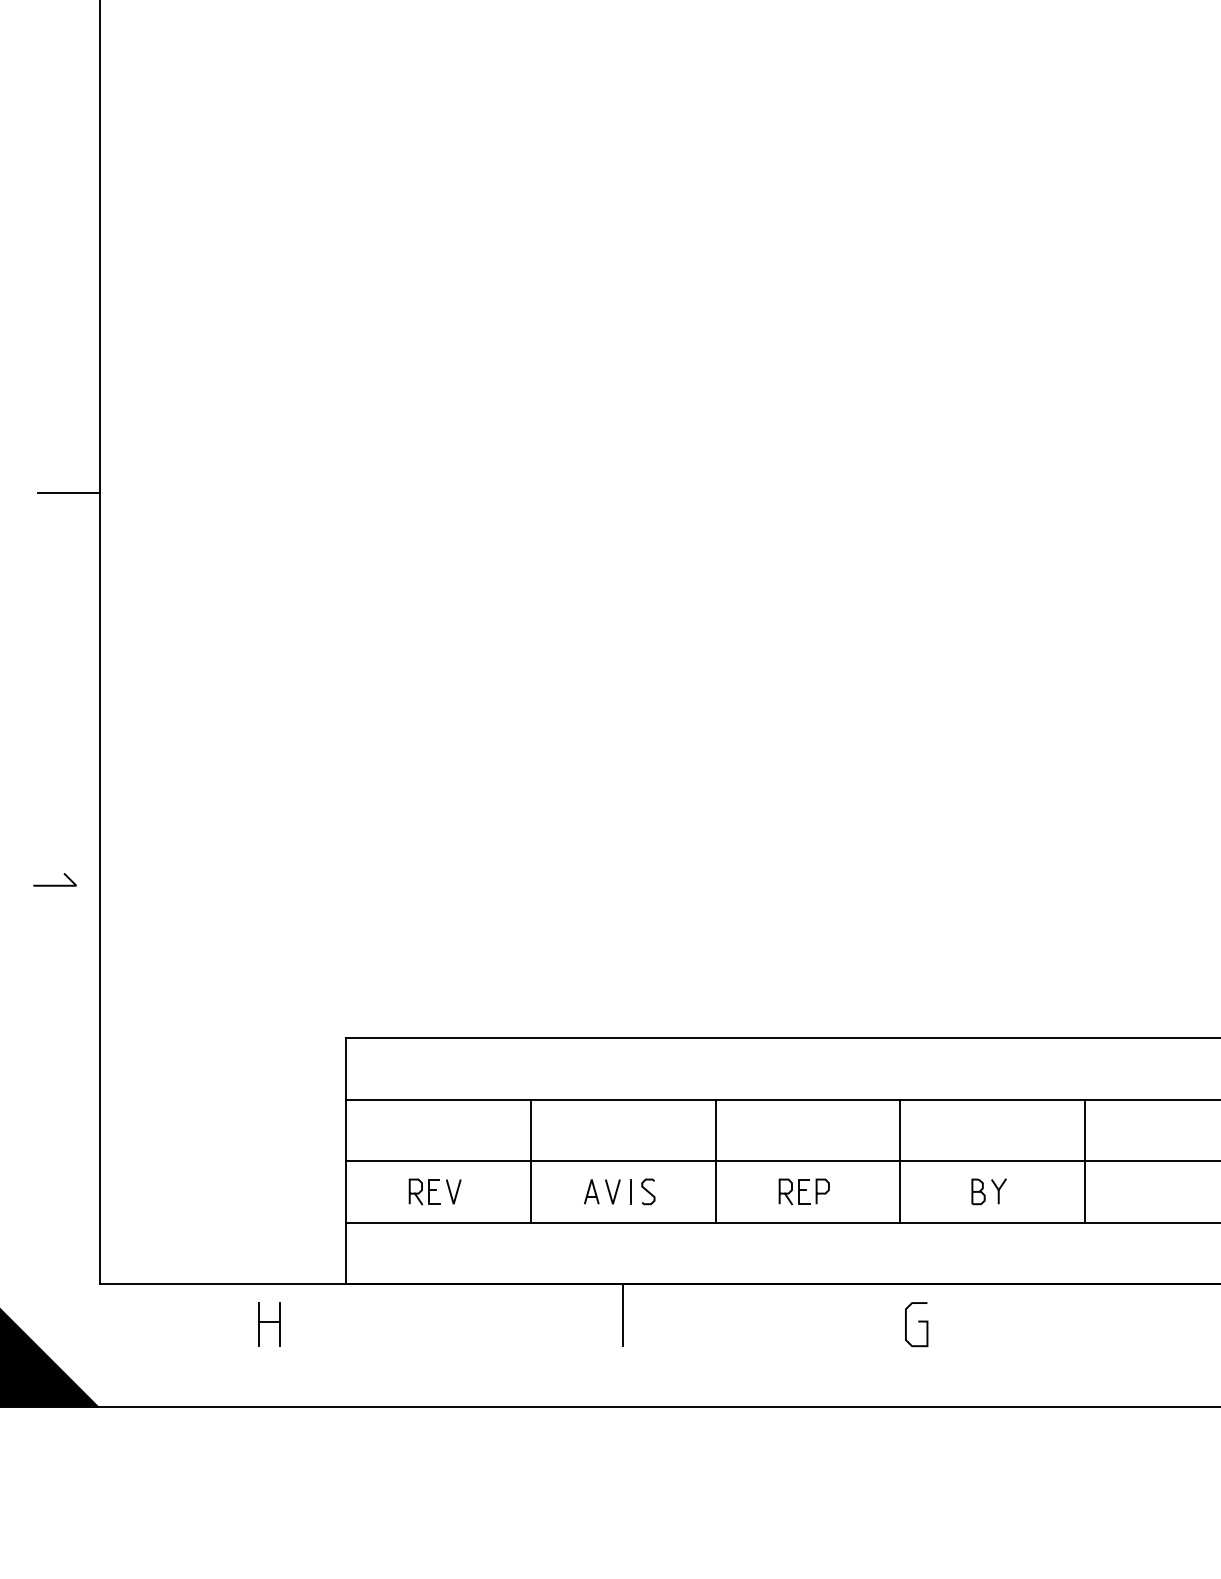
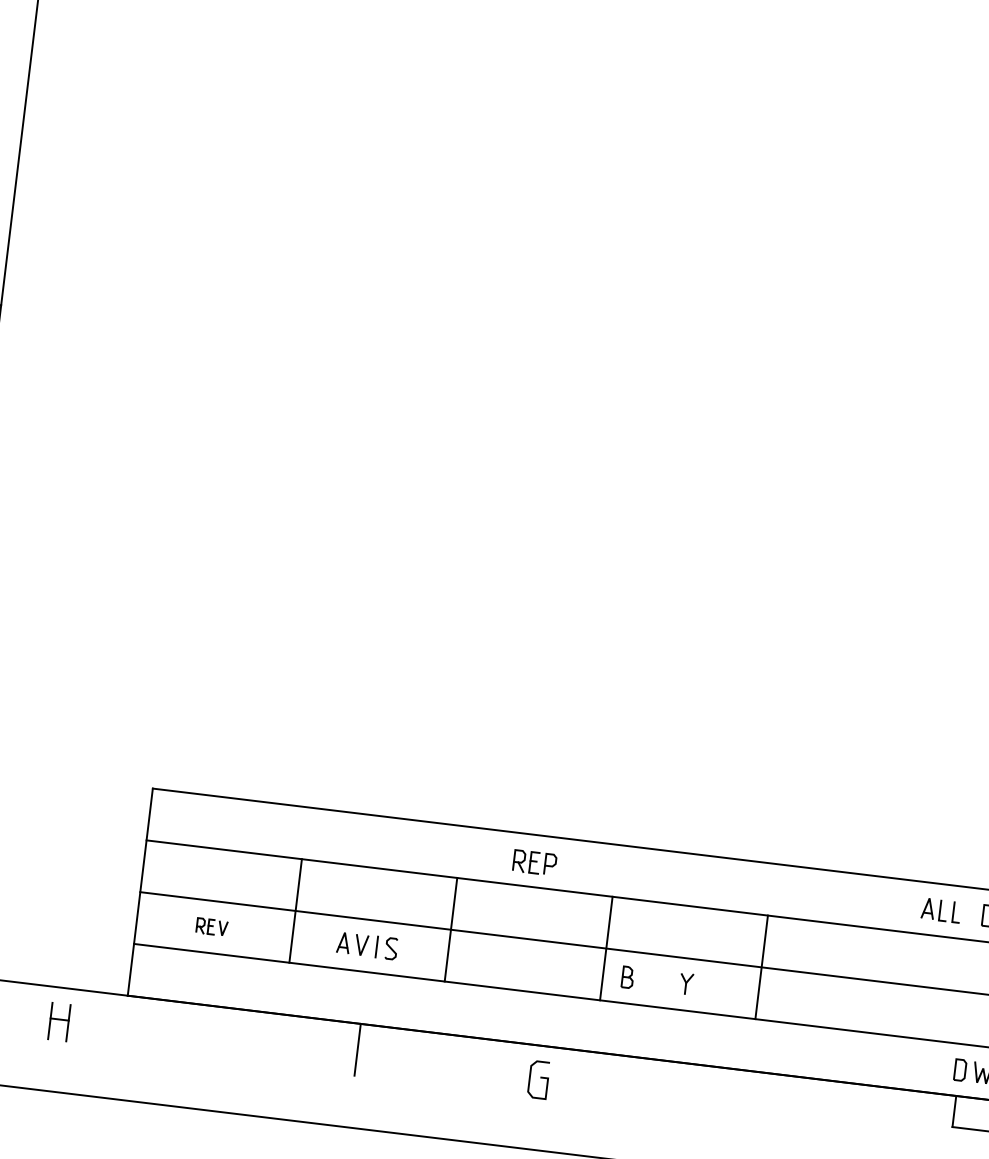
part: (434, 1191) -> (211, 926), size x0.7
part: (803, 1191) -> (534, 862), moved
part: (978, 1191) -> (627, 977), moved
curve: (918, 1322) -> (540, 1078), moved

